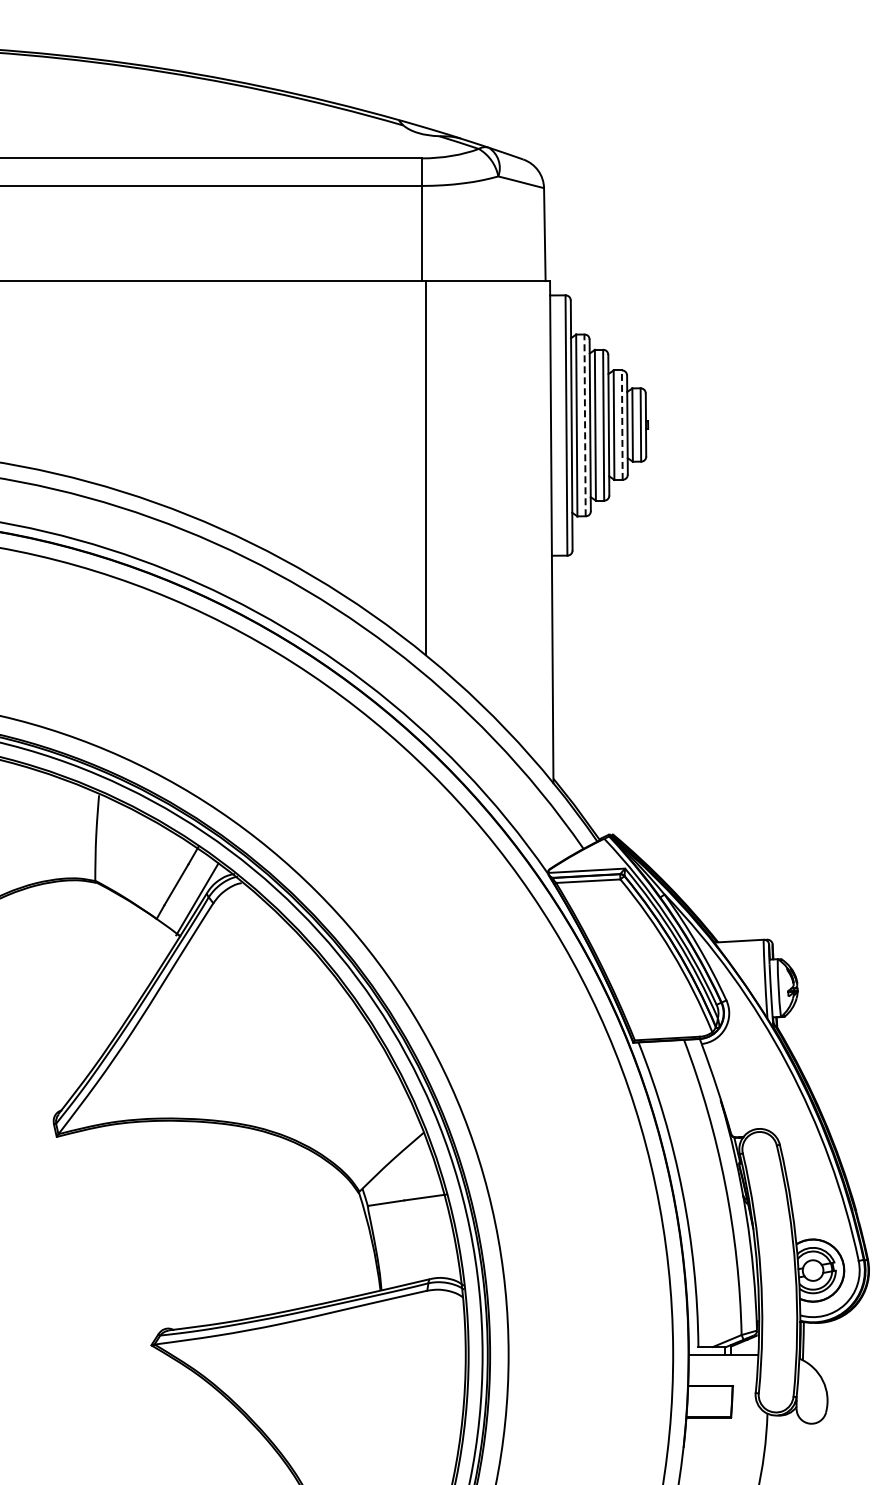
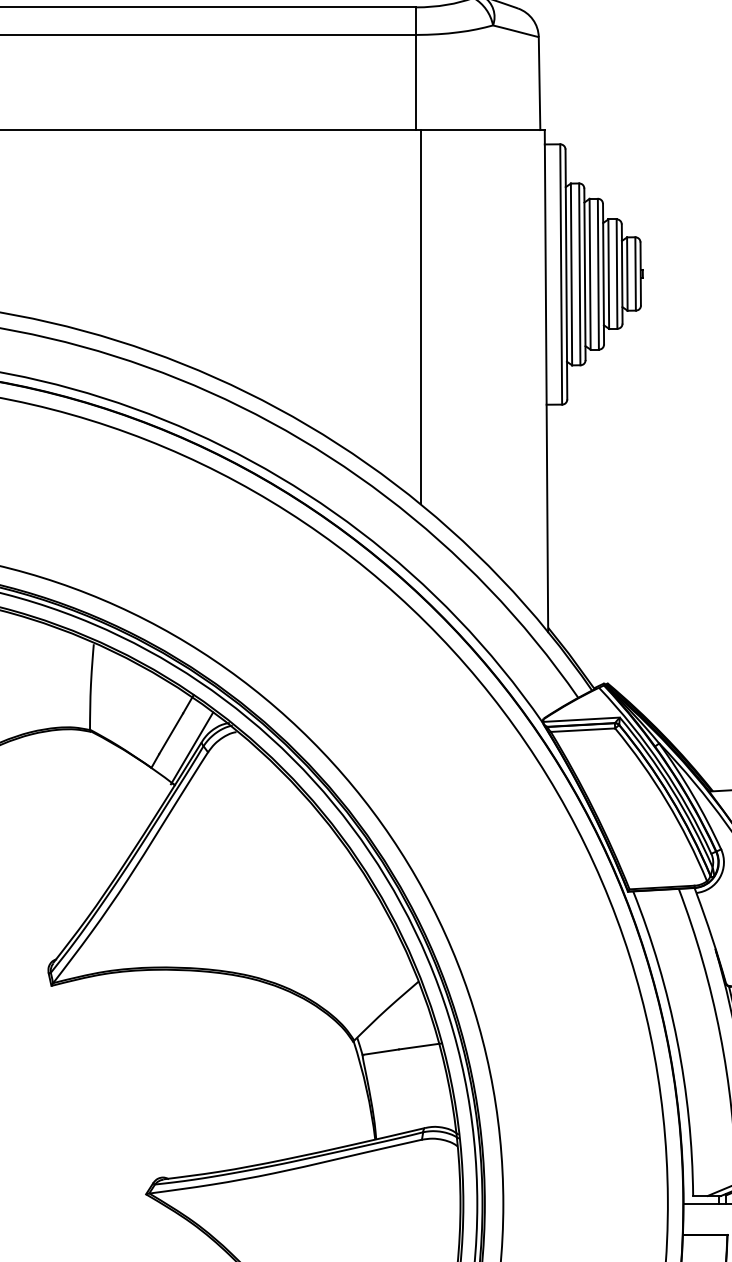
line: (585, 425) -> (580, 274), dashed -> solid
line: (622, 425) -> (617, 274), dashed -> solid

